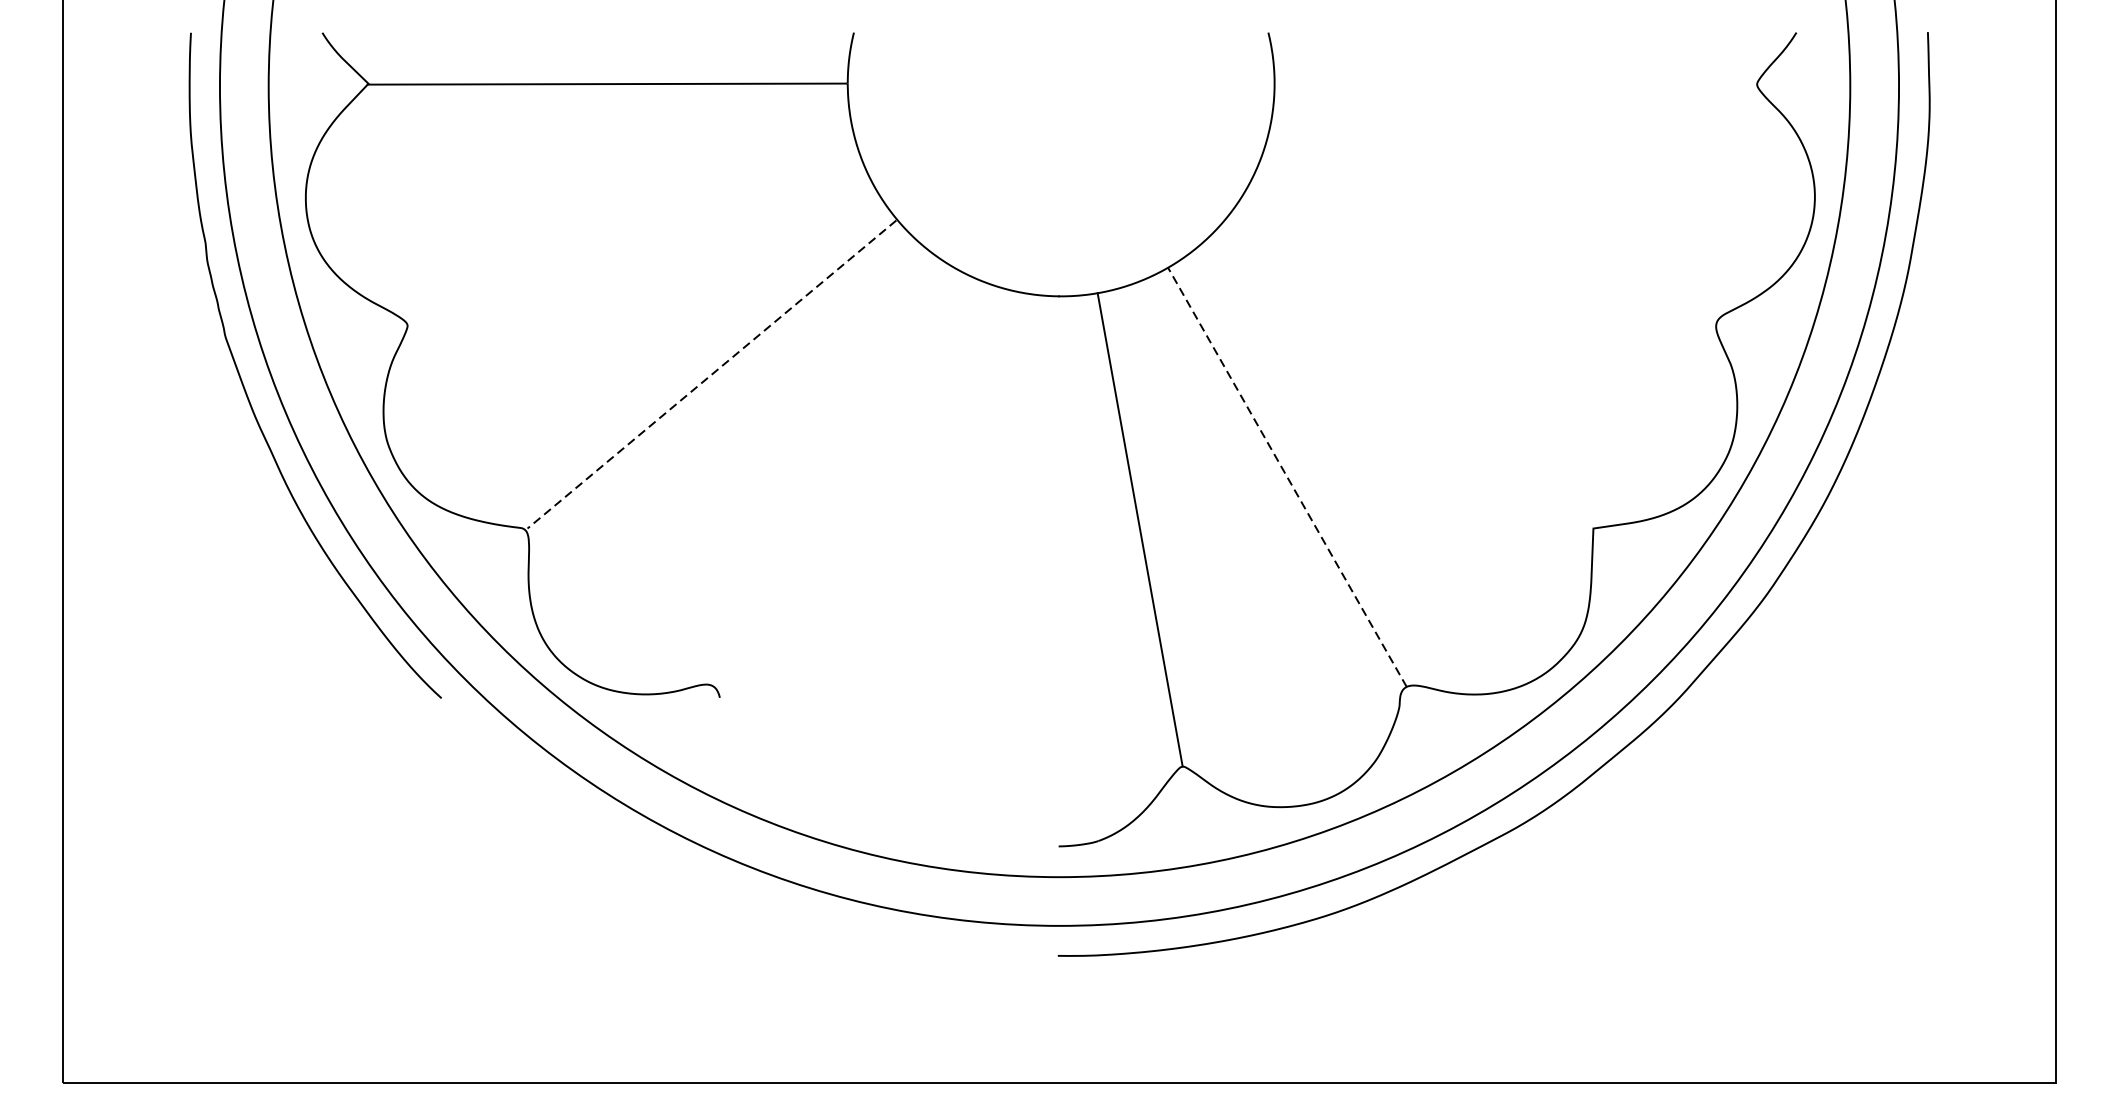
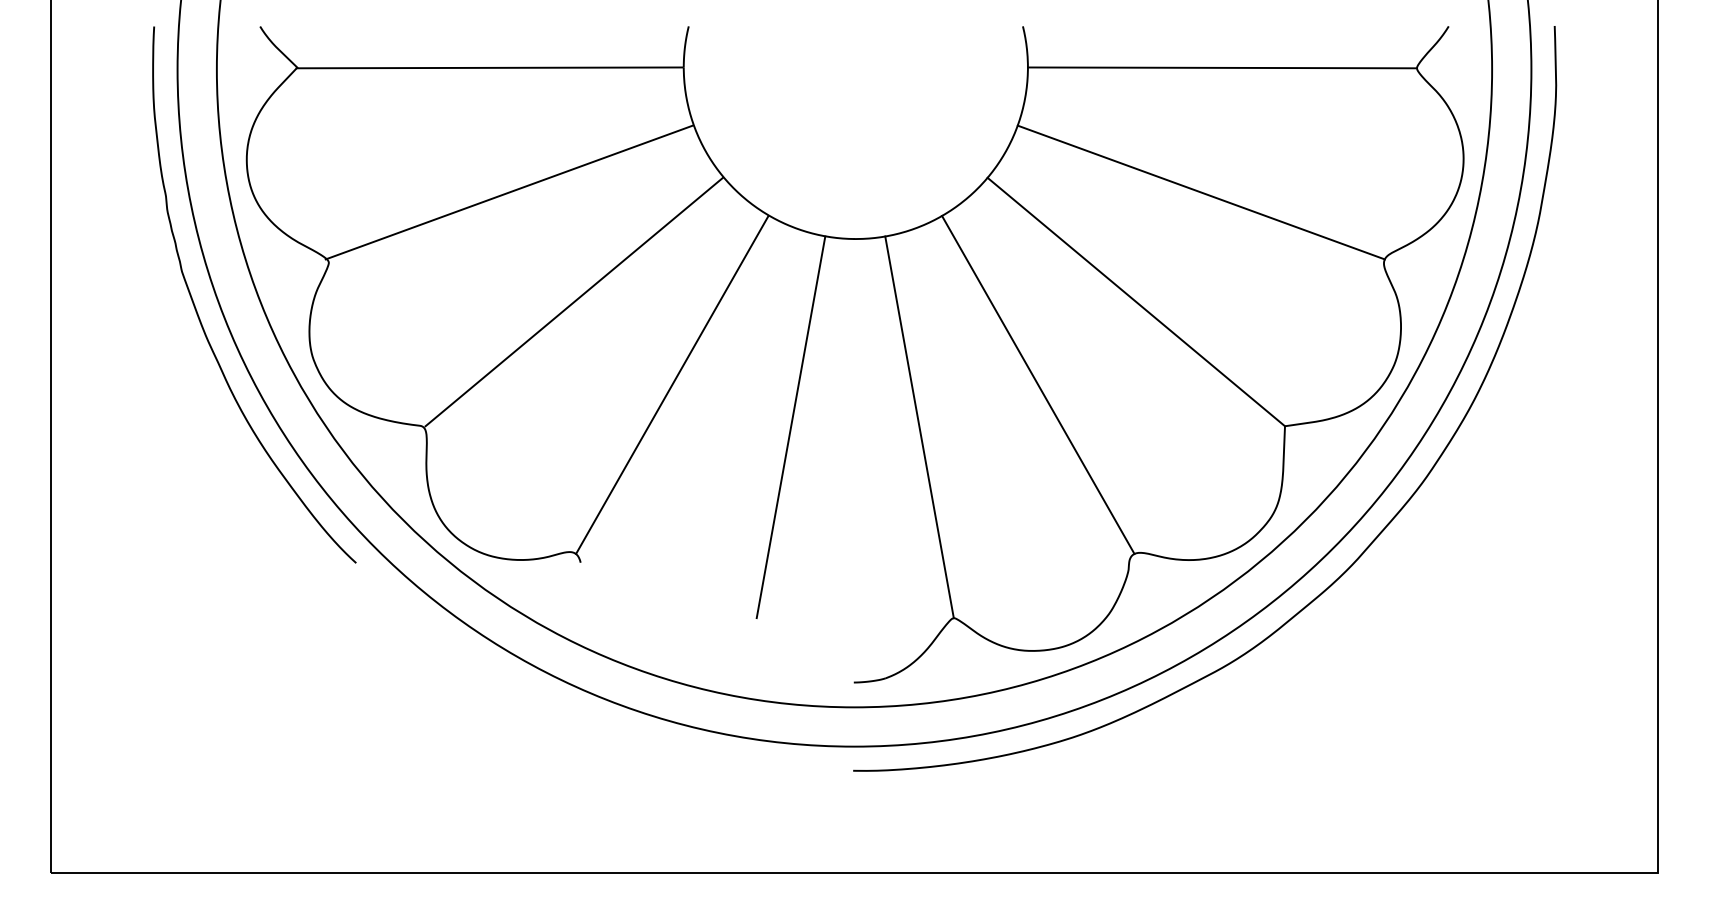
line: (1514, 83) -> (1221, 67), added
line: (630, 238) -> (508, 192), added
line: (1488, 238) -> (1200, 192), added
line: (1409, 373) -> (1136, 301), added
line: (712, 375) -> (574, 302), dashed -> solid
line: (833, 476) -> (672, 384), added
line: (1287, 476) -> (1038, 384), dashed -> solid
line: (980, 530) -> (790, 427), added

